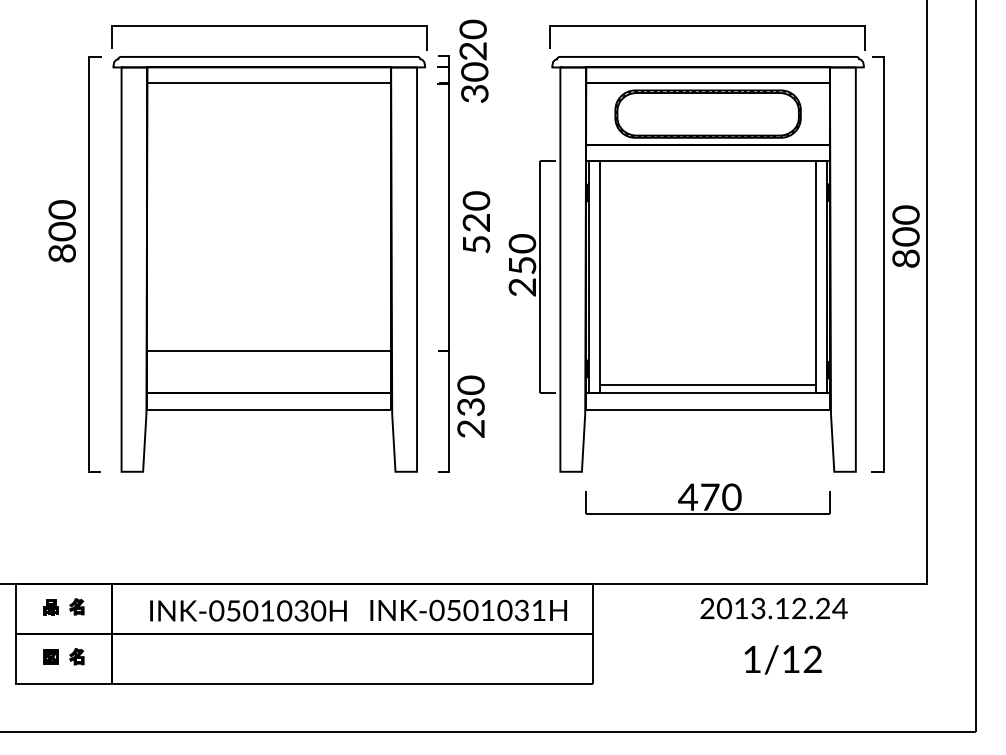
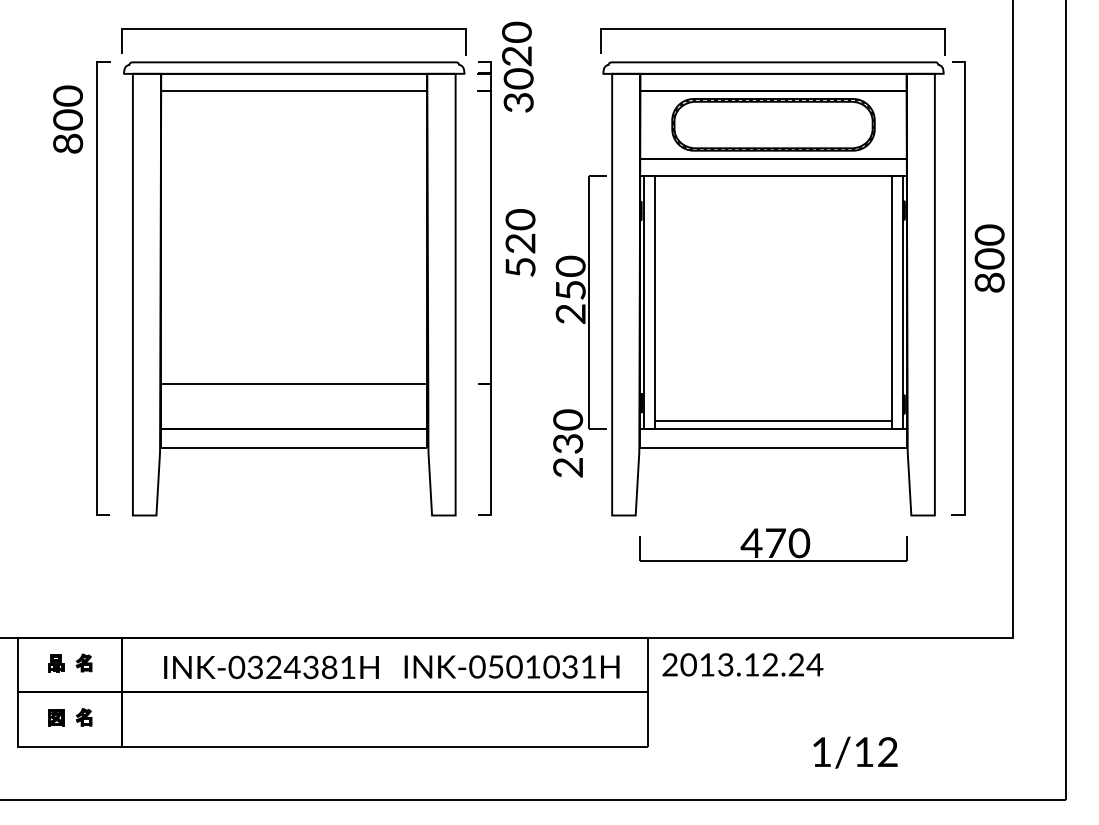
text: (61, 231) -> (67, 119), moved
text: (470, 406) -> (567, 443), moved
text: (773, 608) -> (742, 664), moved
text: (276, 610) -> (302, 666), INK-0501030H -> INK-0324381H
text: (782, 659) -> (854, 752), moved

